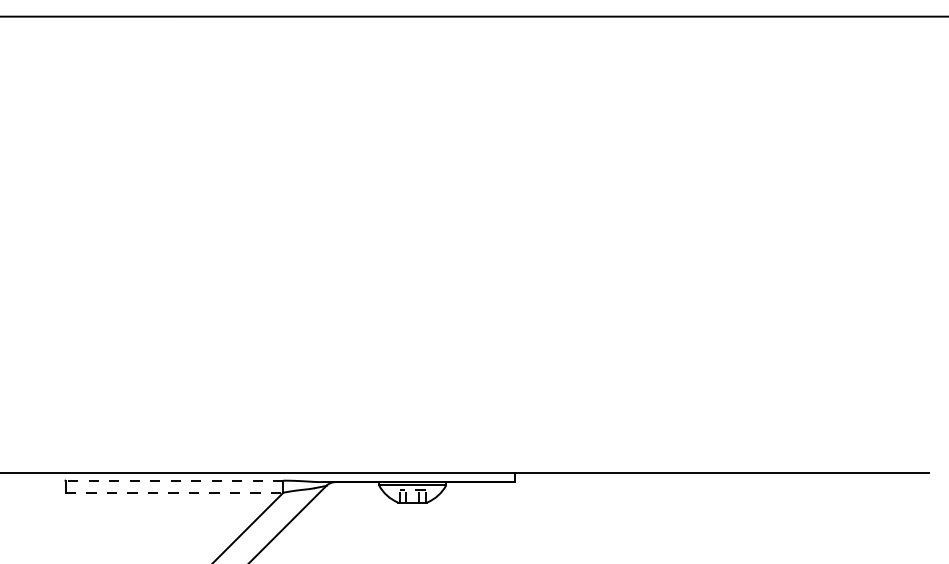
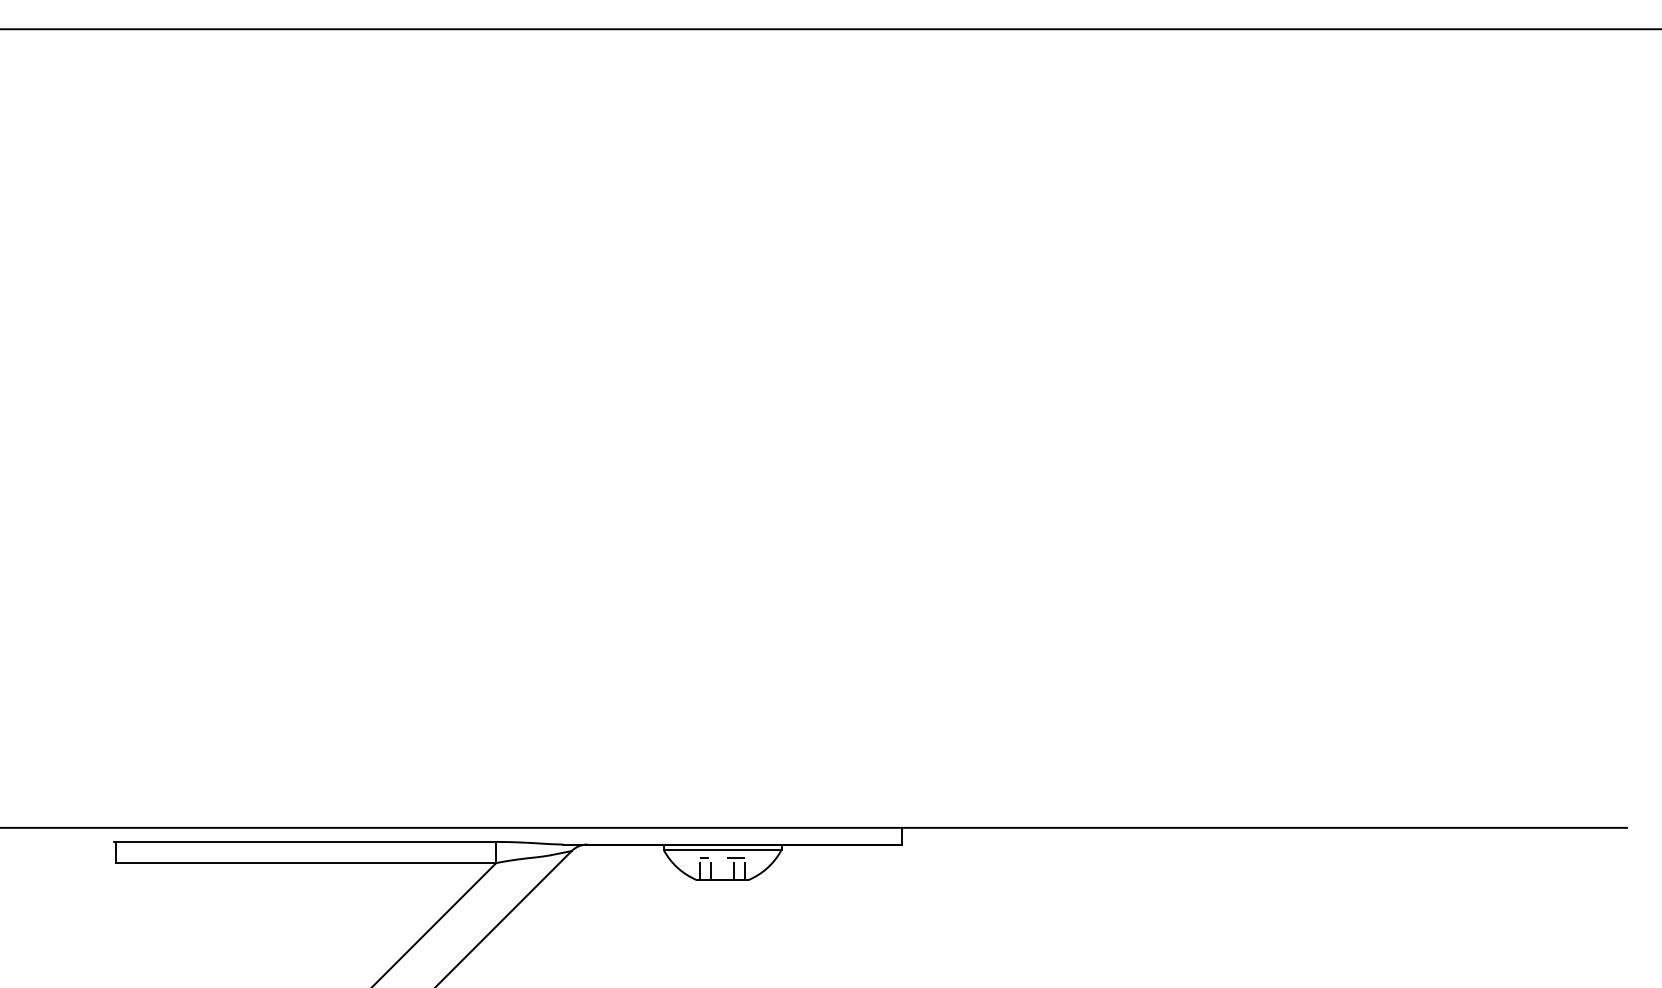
line: (174, 480) -> (305, 841), dashed -> solid
line: (174, 492) -> (305, 862), dashed -> solid

